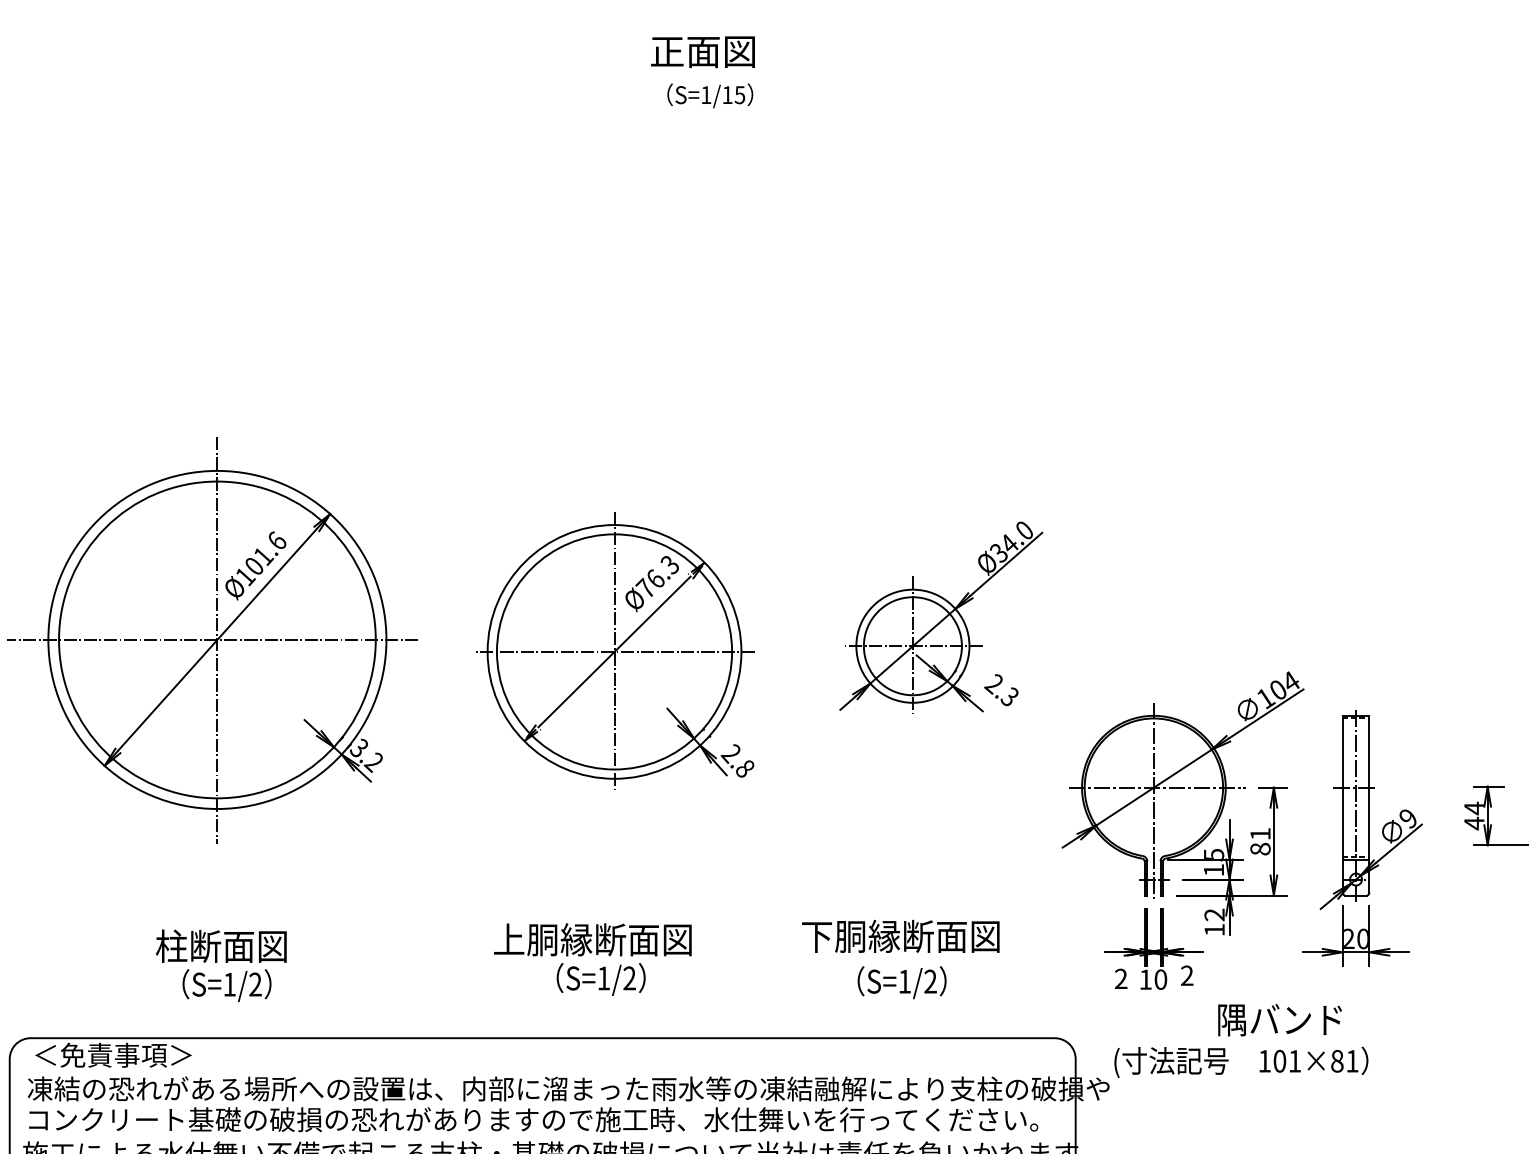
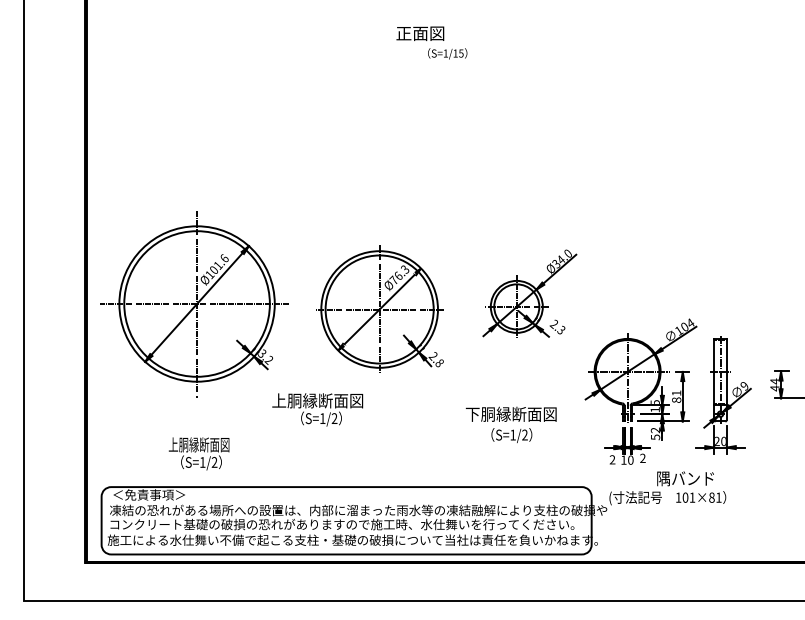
text: (709, 95) -> (447, 53), moved
text: (1214, 930) -> (655, 437), 12 -> 52
text: (220, 945) -> (198, 444), 柱断面図 -> 上胴縁断面図
text: (592, 958) -> (317, 409), moved
text: (899, 958) -> (510, 424), moved

